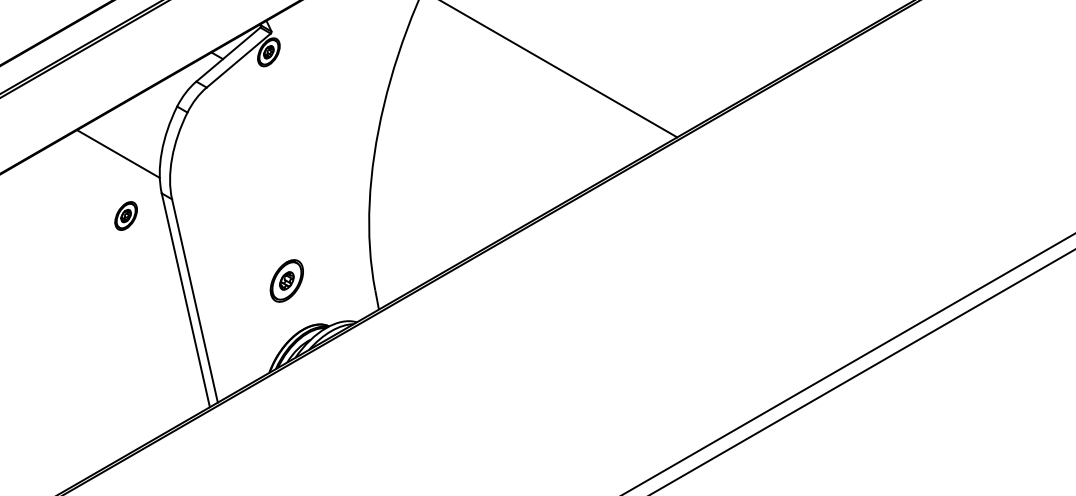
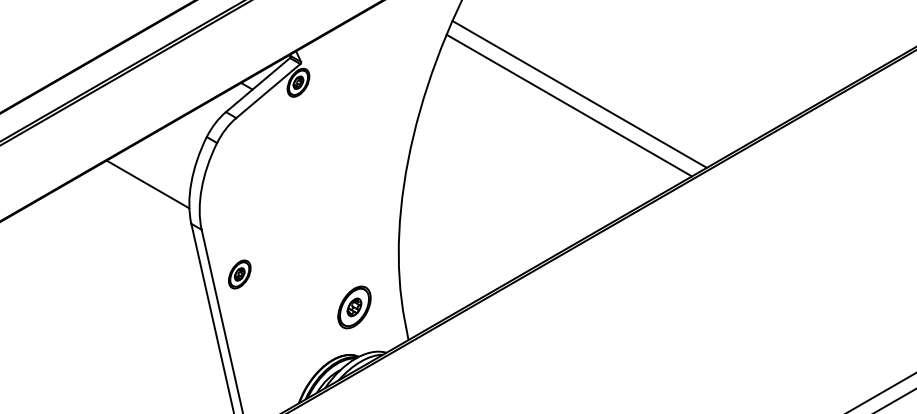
line: (539, 74) -> (569, 104), added
part: (125, 215) -> (239, 273), moved
part: (286, 280) -> (354, 306), moved

